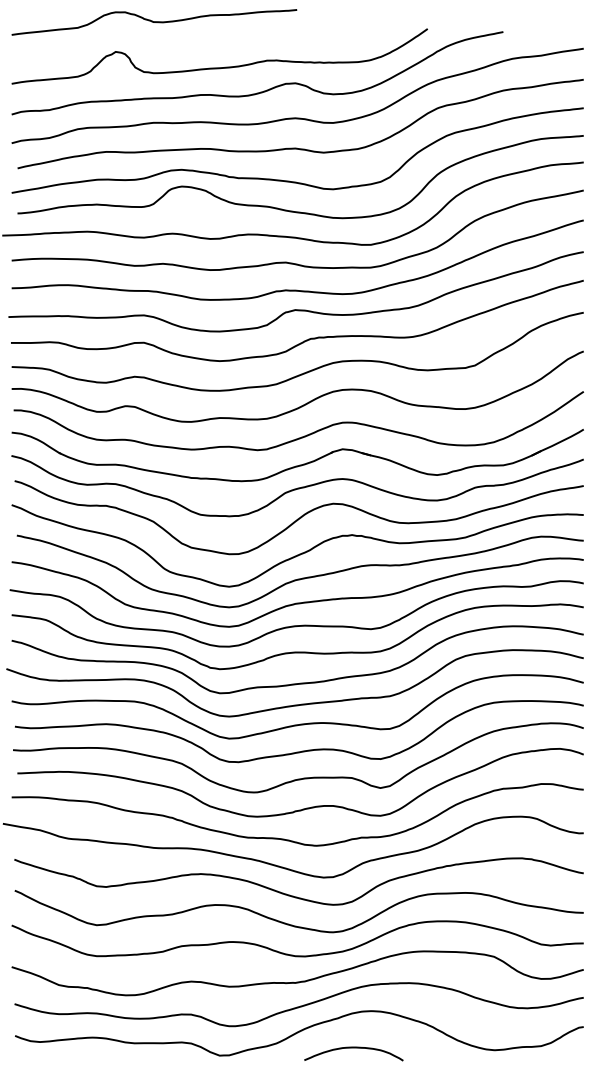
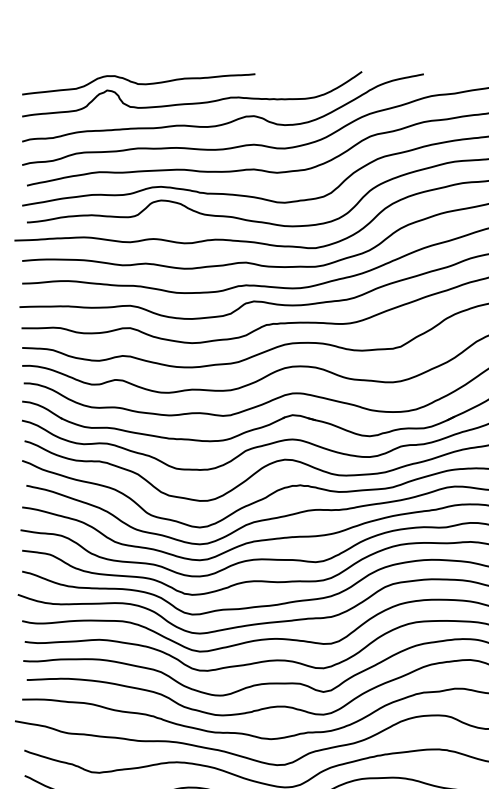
curve: (154, 22) -> (138, 84), moved

